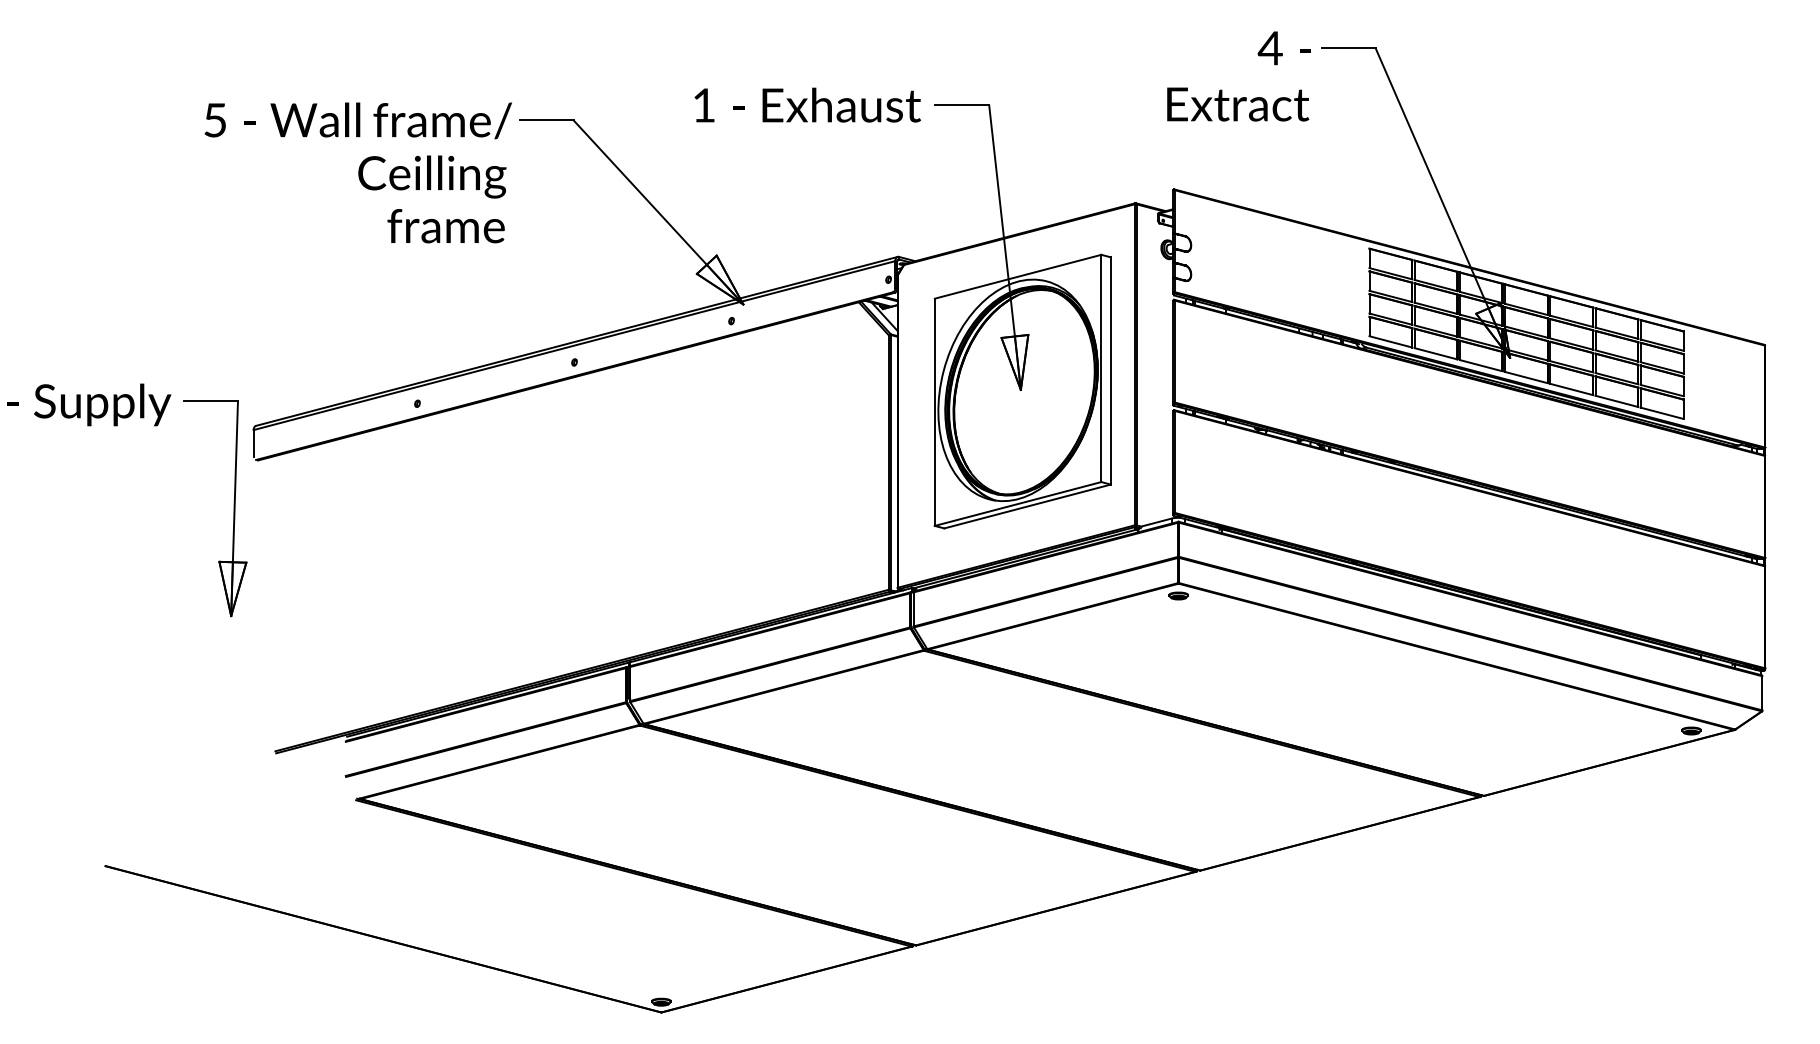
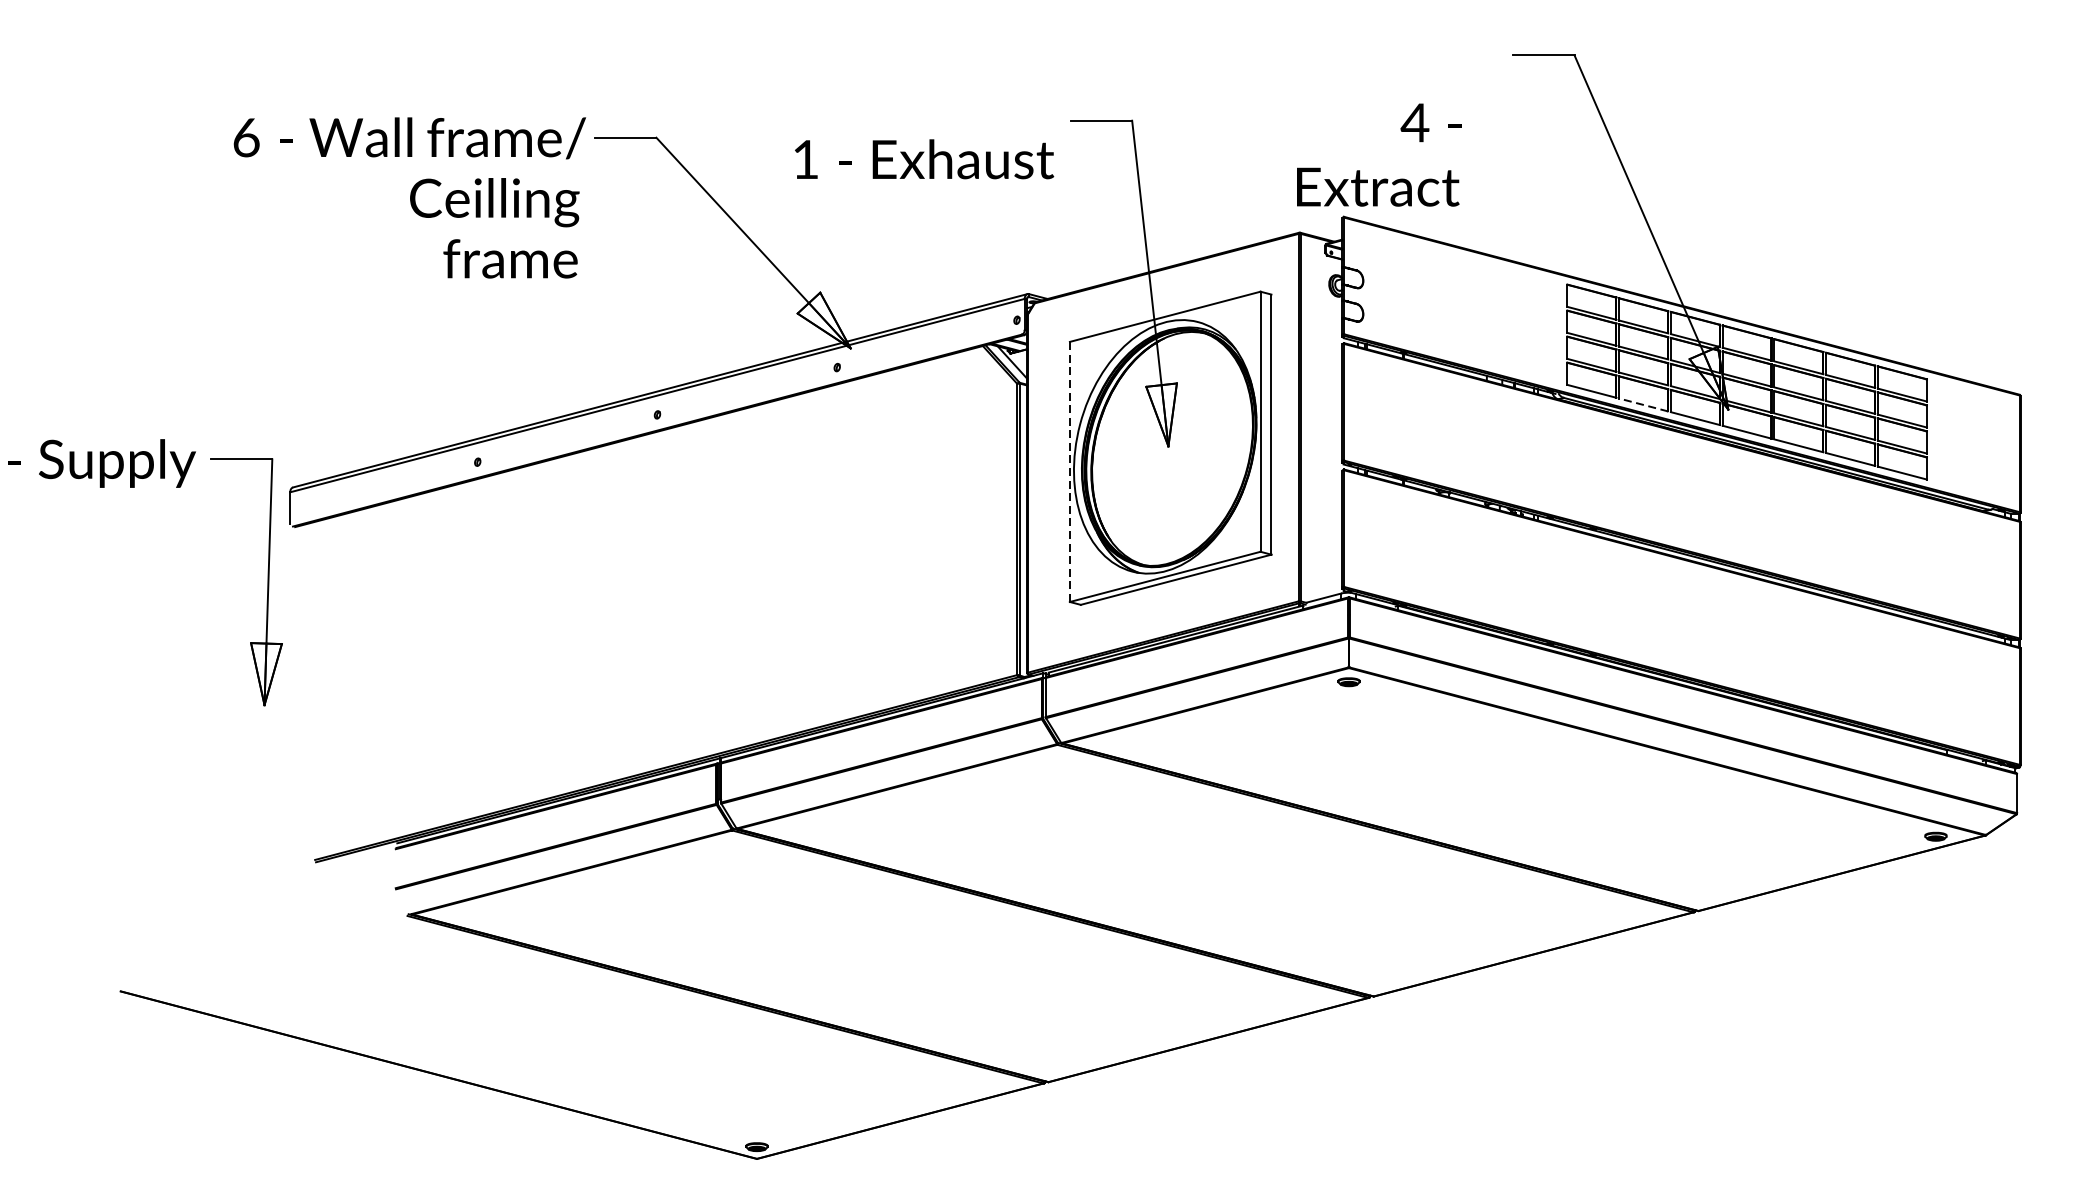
text: (1238, 76) -> (1378, 155), moved
text: (807, 104) -> (924, 158), moved
text: (215, 120) -> (246, 137), 5 -> 6
line: (1435, 353) -> (1642, 404), solid -> dashed
line: (934, 412) -> (1069, 472), solid -> dashed

